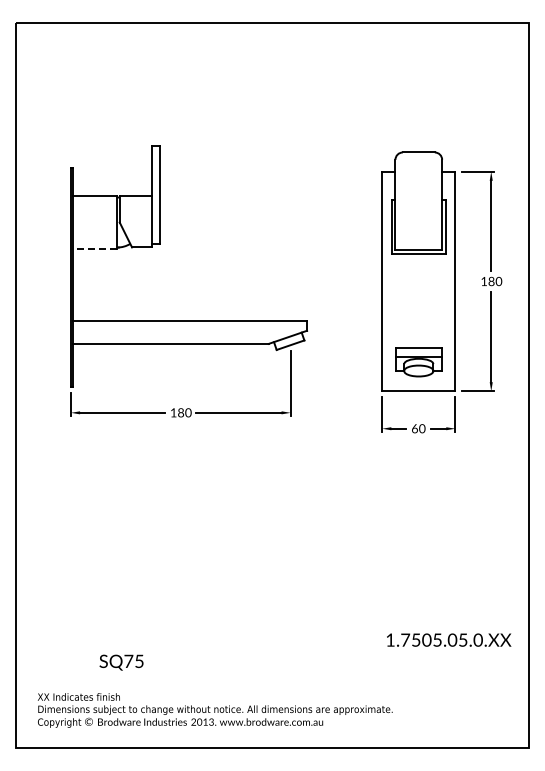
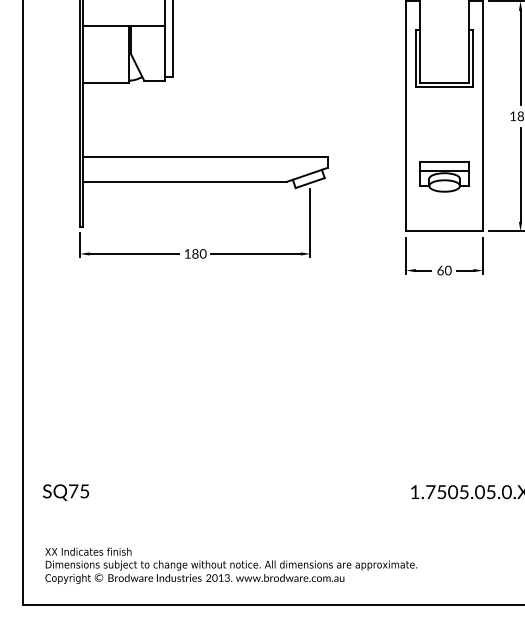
line: (95, 249) -> (105, 82), dashed -> solid
part: (418, 362) -> (444, 177), moved
text: (121, 662) -> (65, 492), moved

